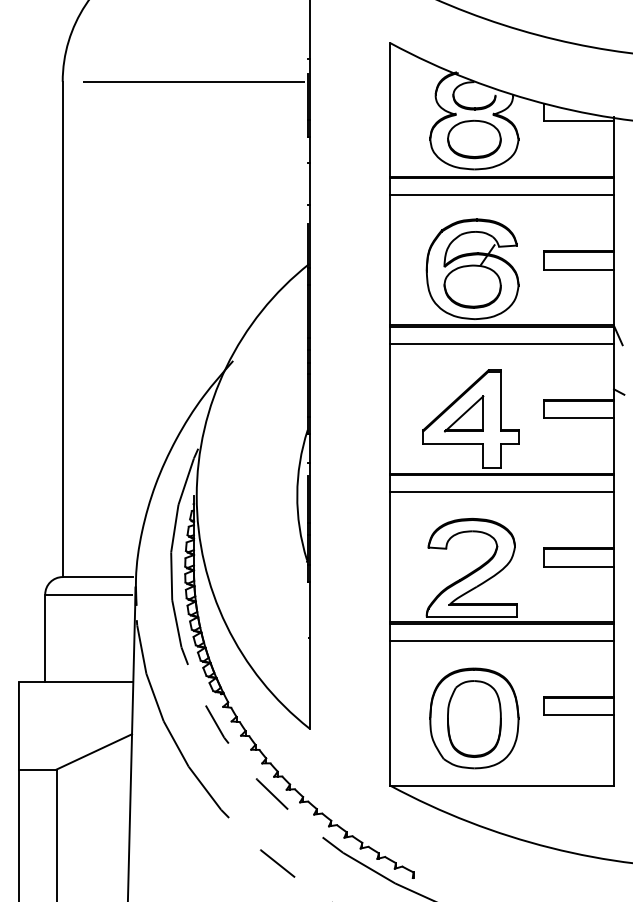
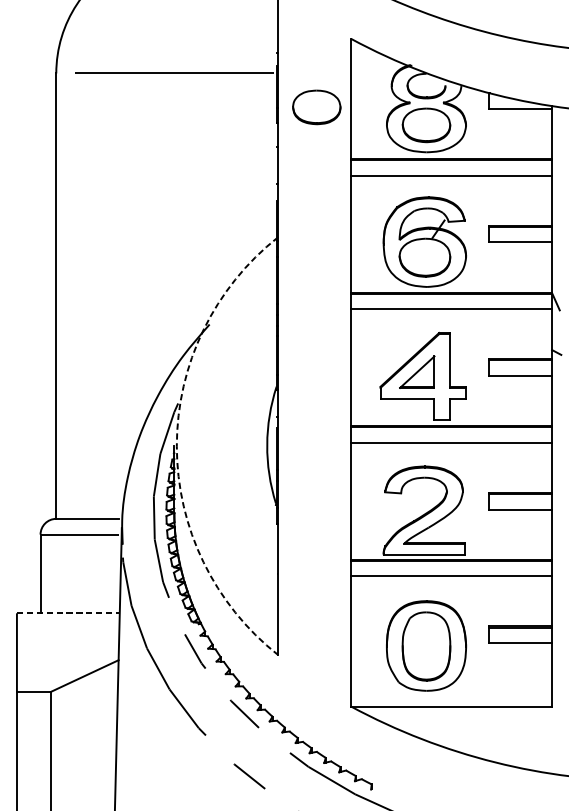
part: (352, 119) -> (316, 107), added
arc: (196, 496) -> (176, 446), solid -> dashed
line: (76, 682) -> (68, 613), solid -> dashed

